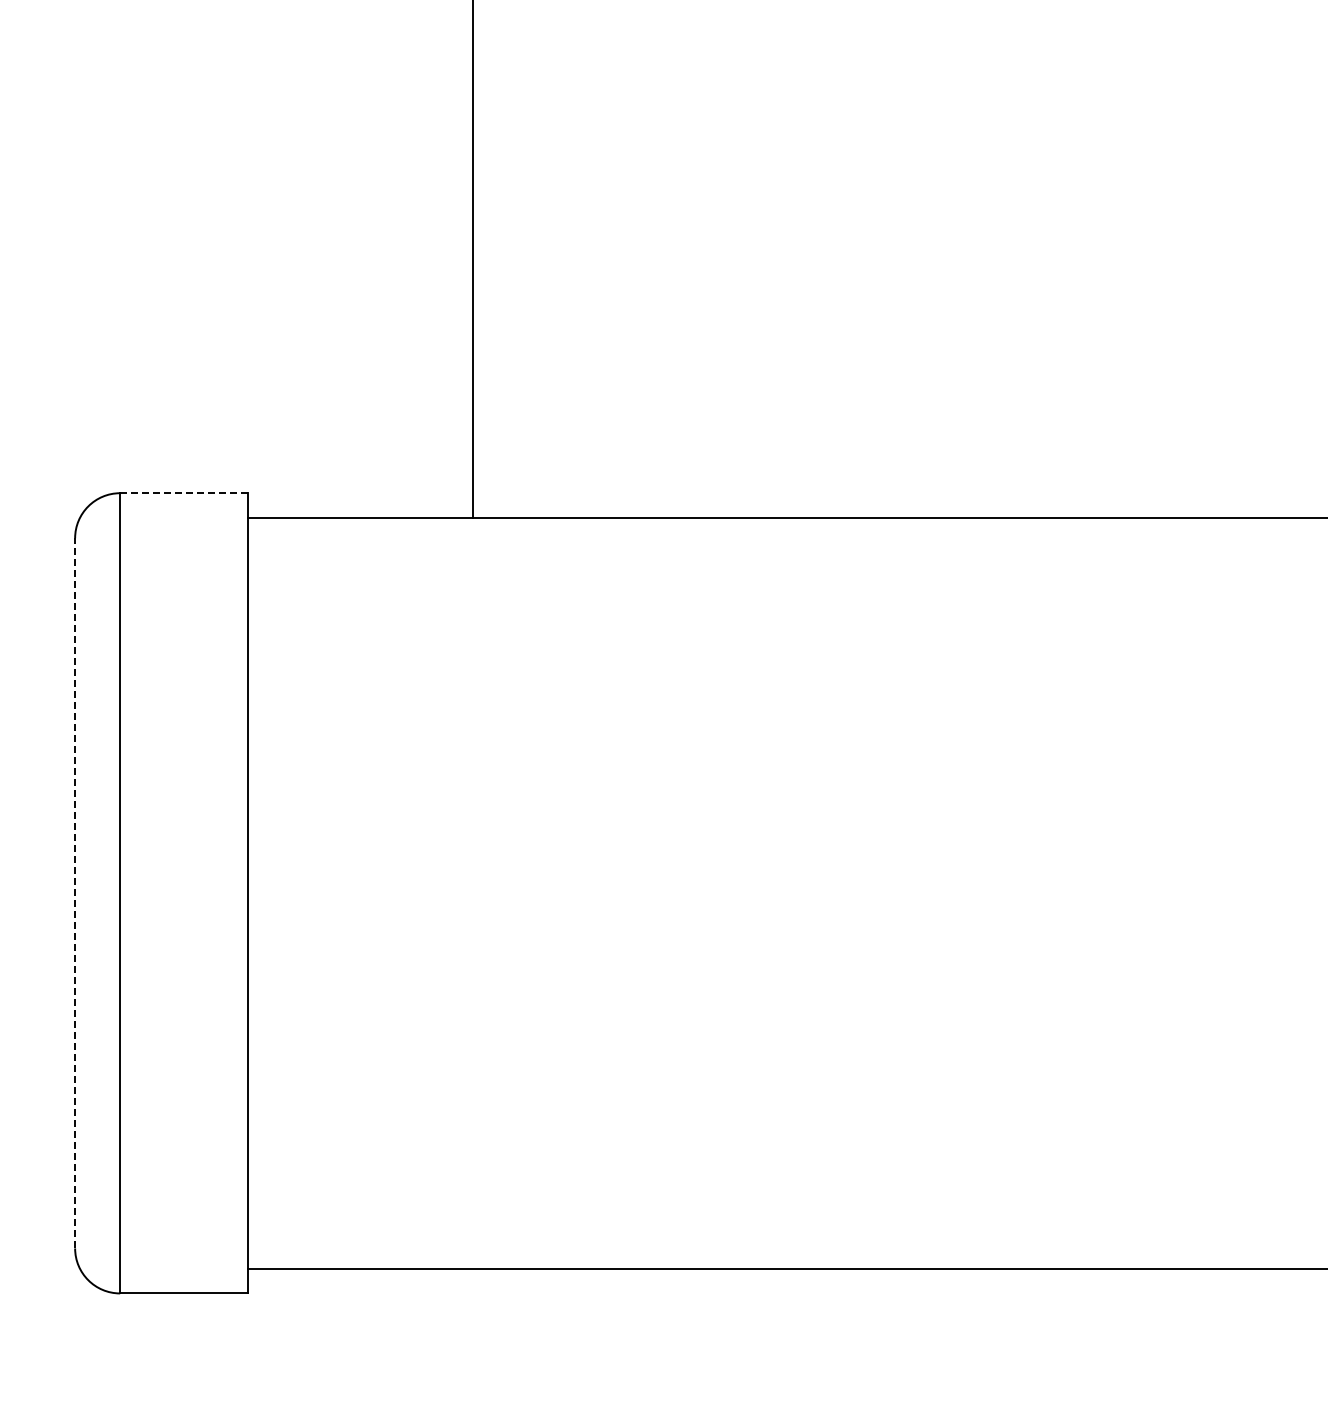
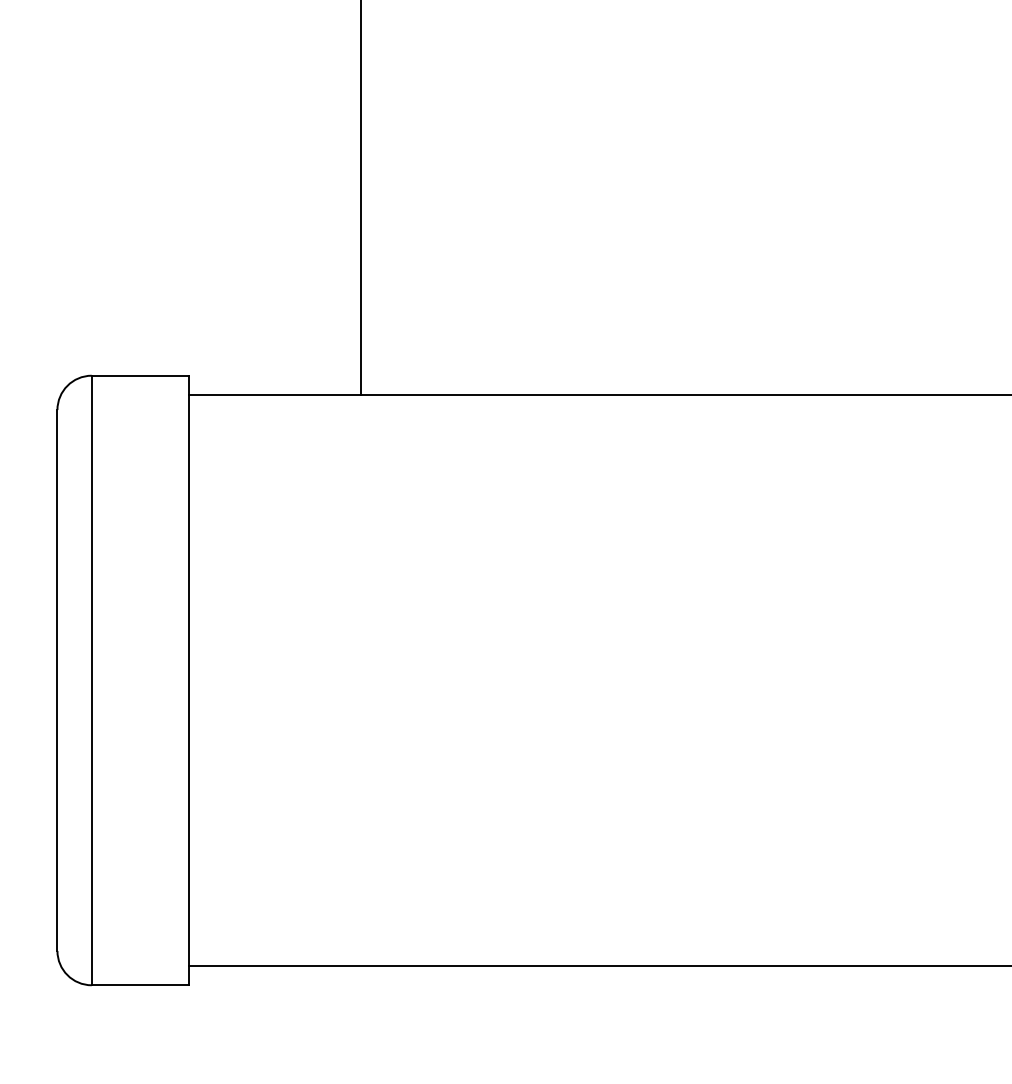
line: (183, 493) -> (140, 375), dashed -> solid
line: (75, 892) -> (57, 679), dashed -> solid

